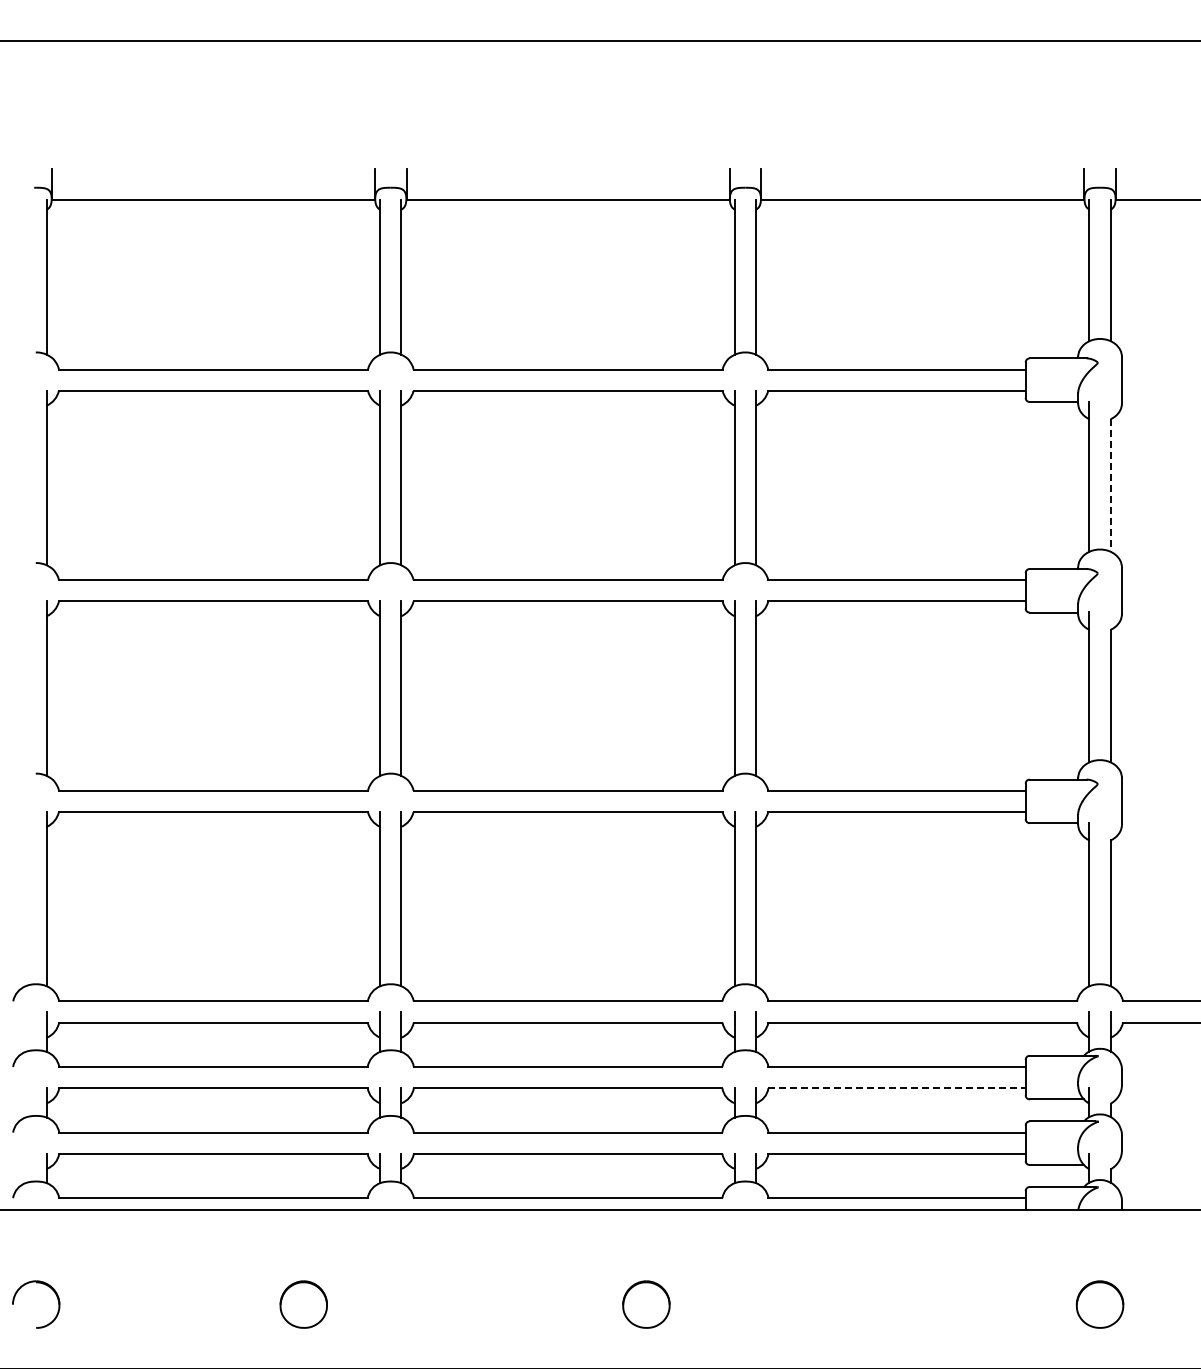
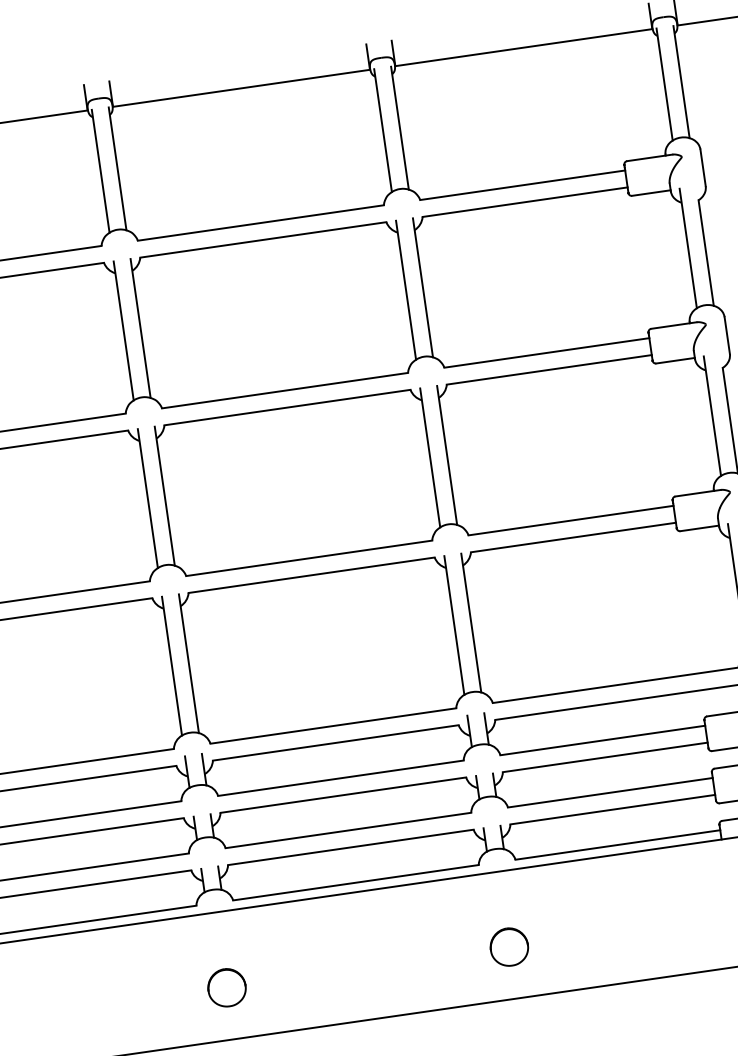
line: (1110, 486) -> (706, 253), dashed -> solid
line: (897, 1088) -> (605, 757), dashed -> solid
part: (303, 1304) -> (226, 987), moved
part: (646, 1304) -> (509, 947), moved

